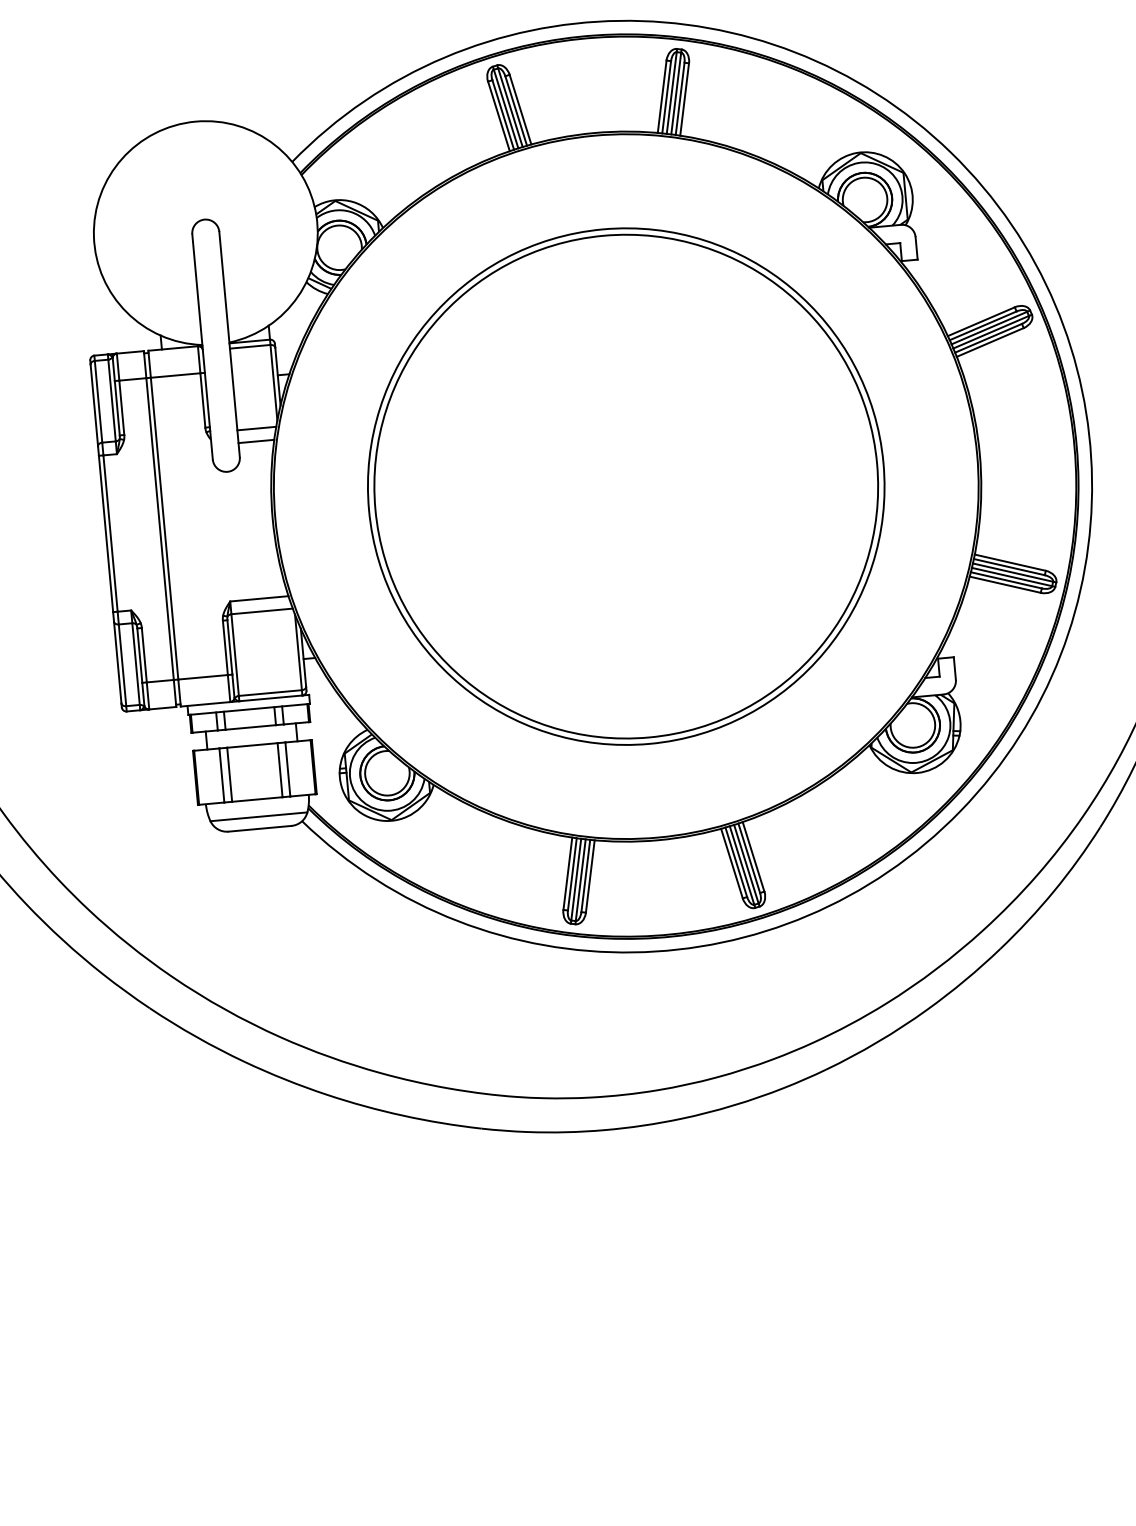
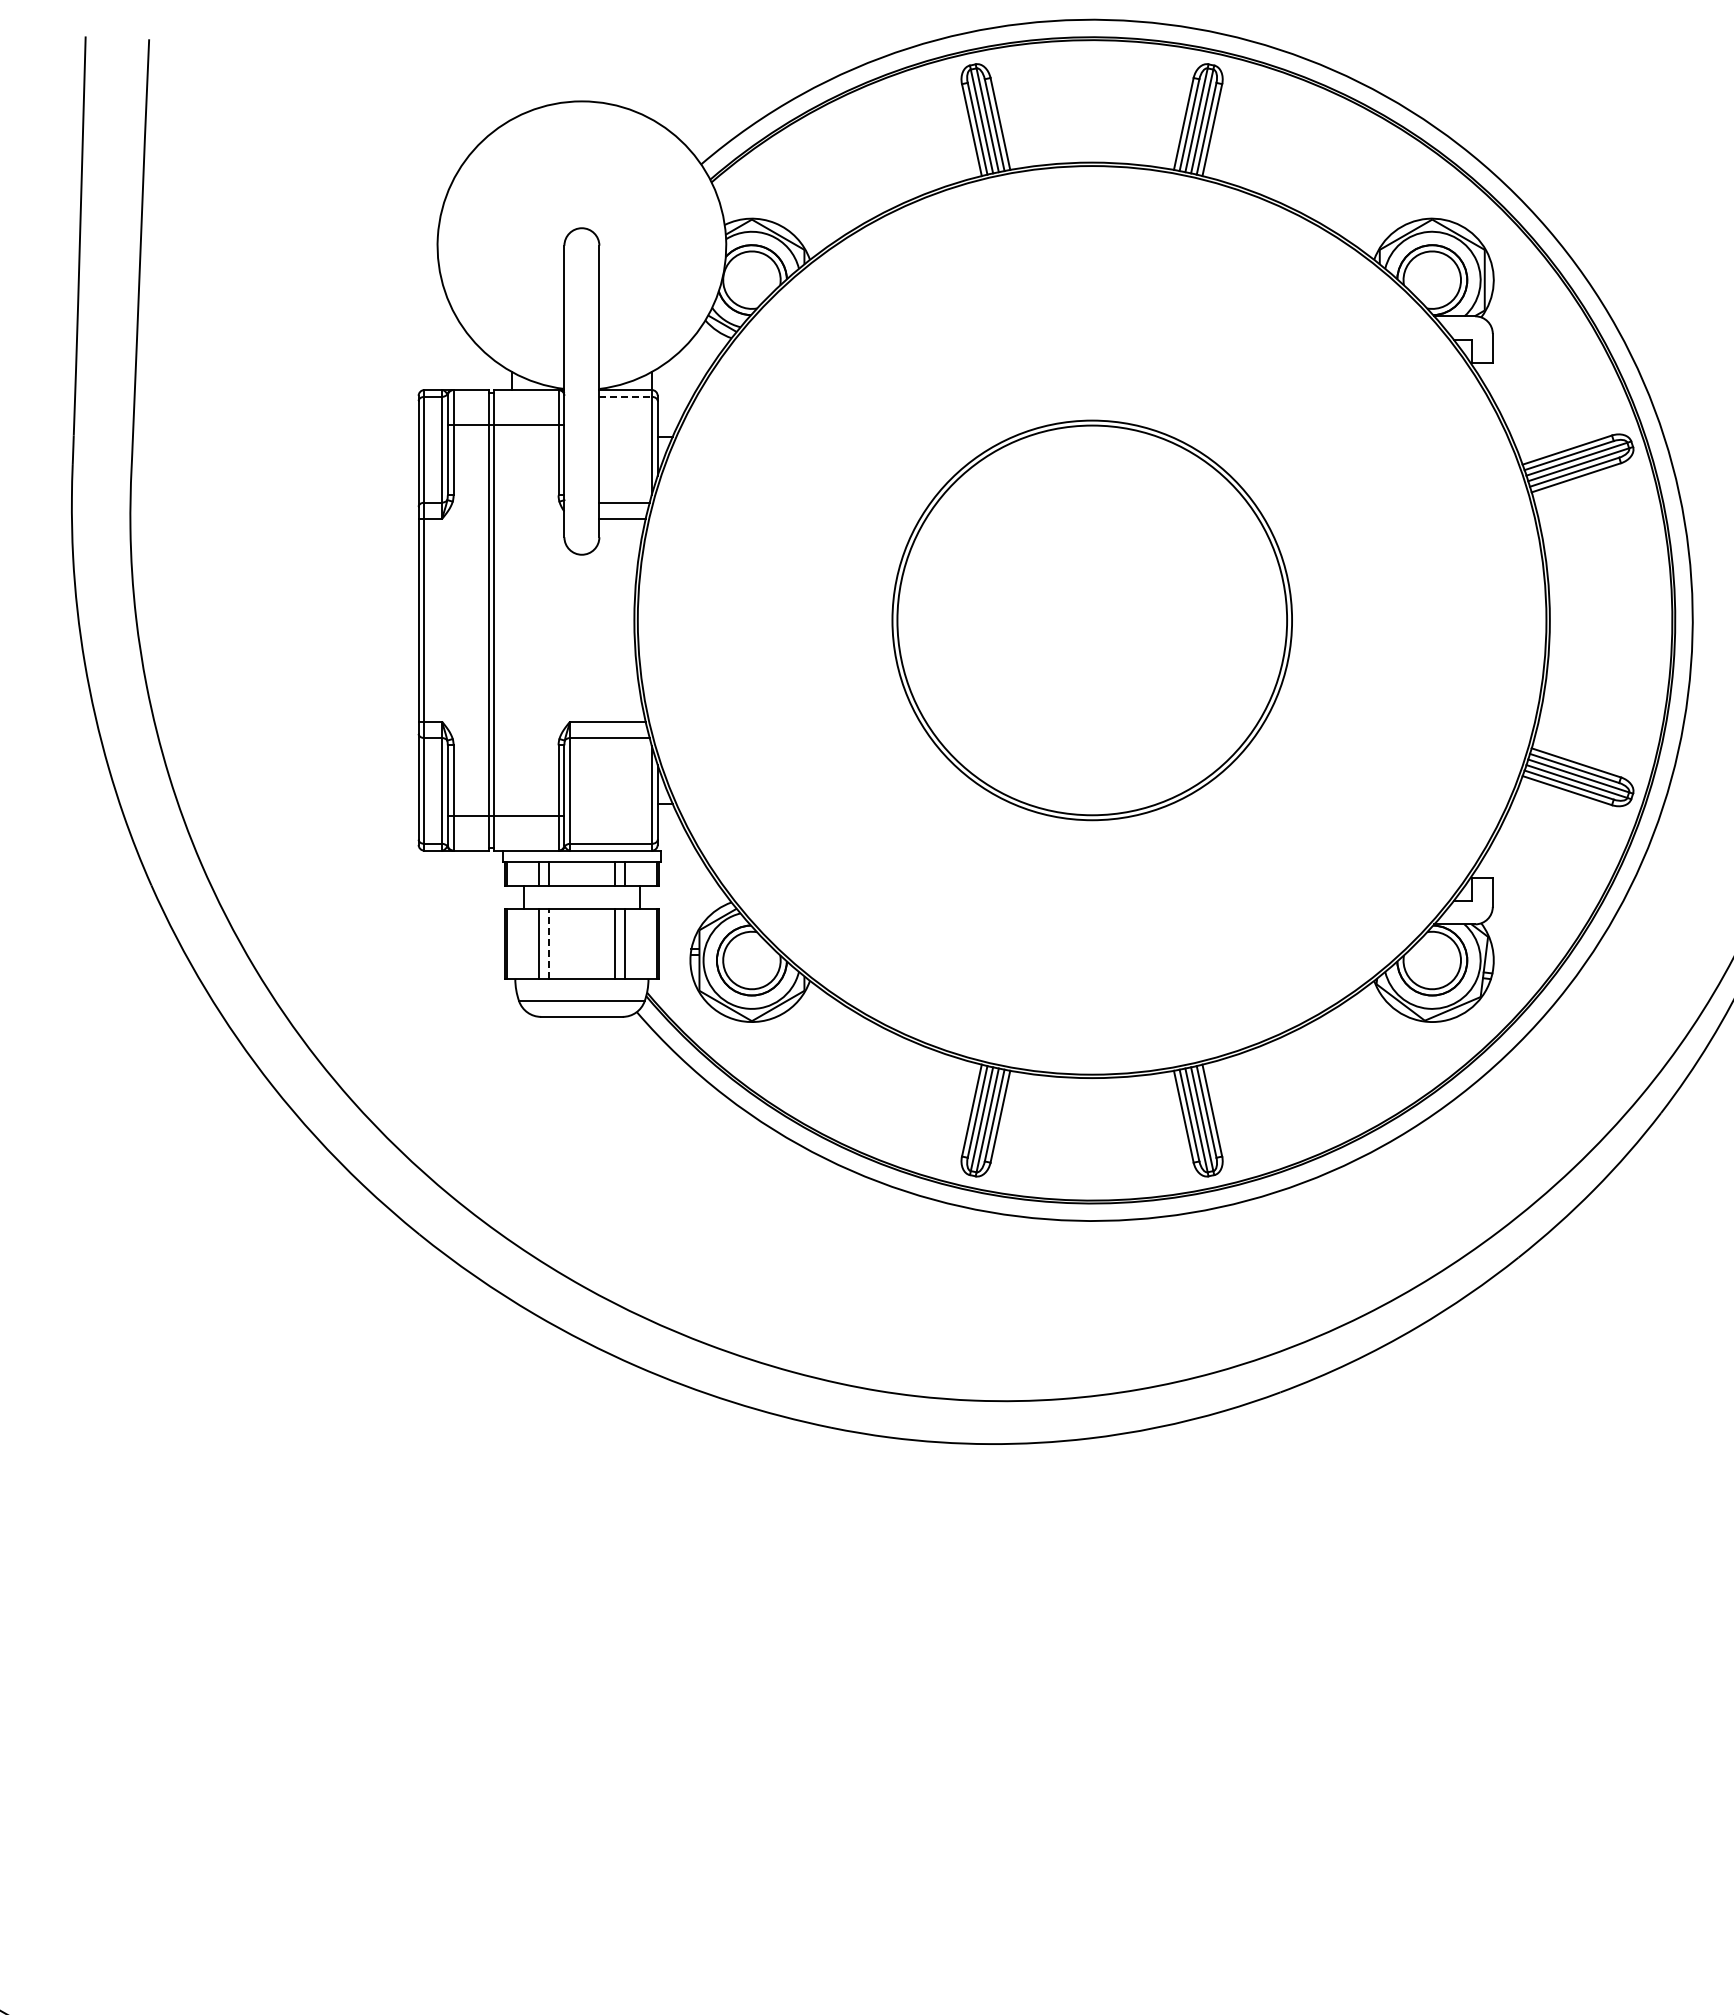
line: (250, 346) -> (626, 396), solid -> dashed
part: (626, 486) -> (1092, 620), size x0.6
line: (229, 775) -> (549, 944), solid -> dashed

